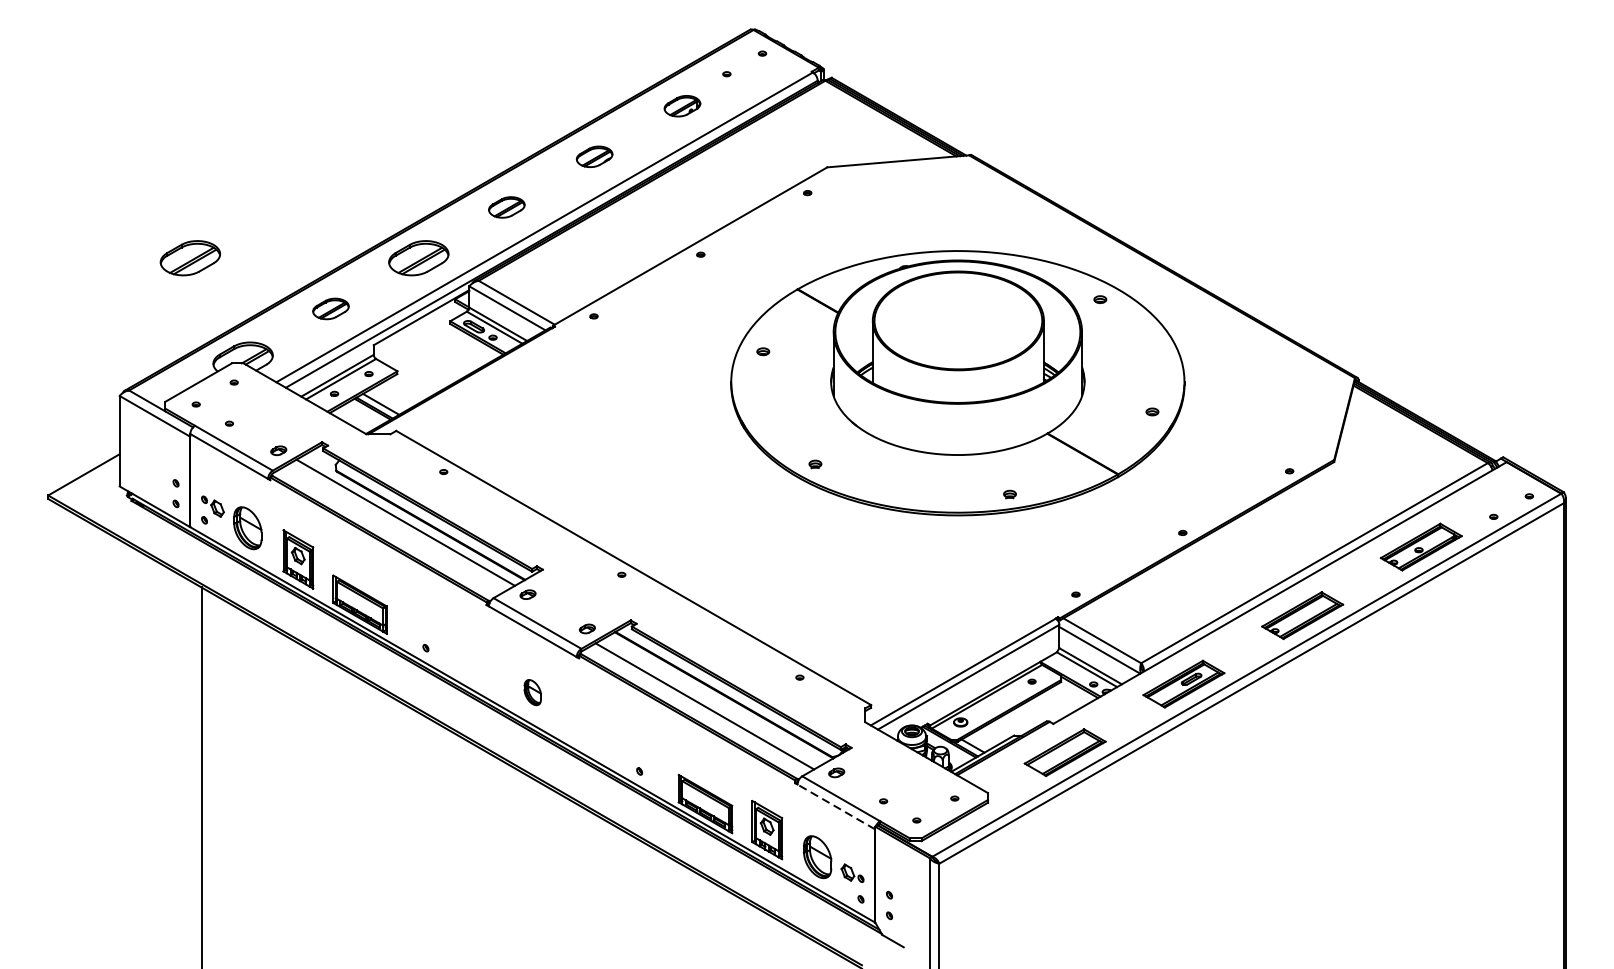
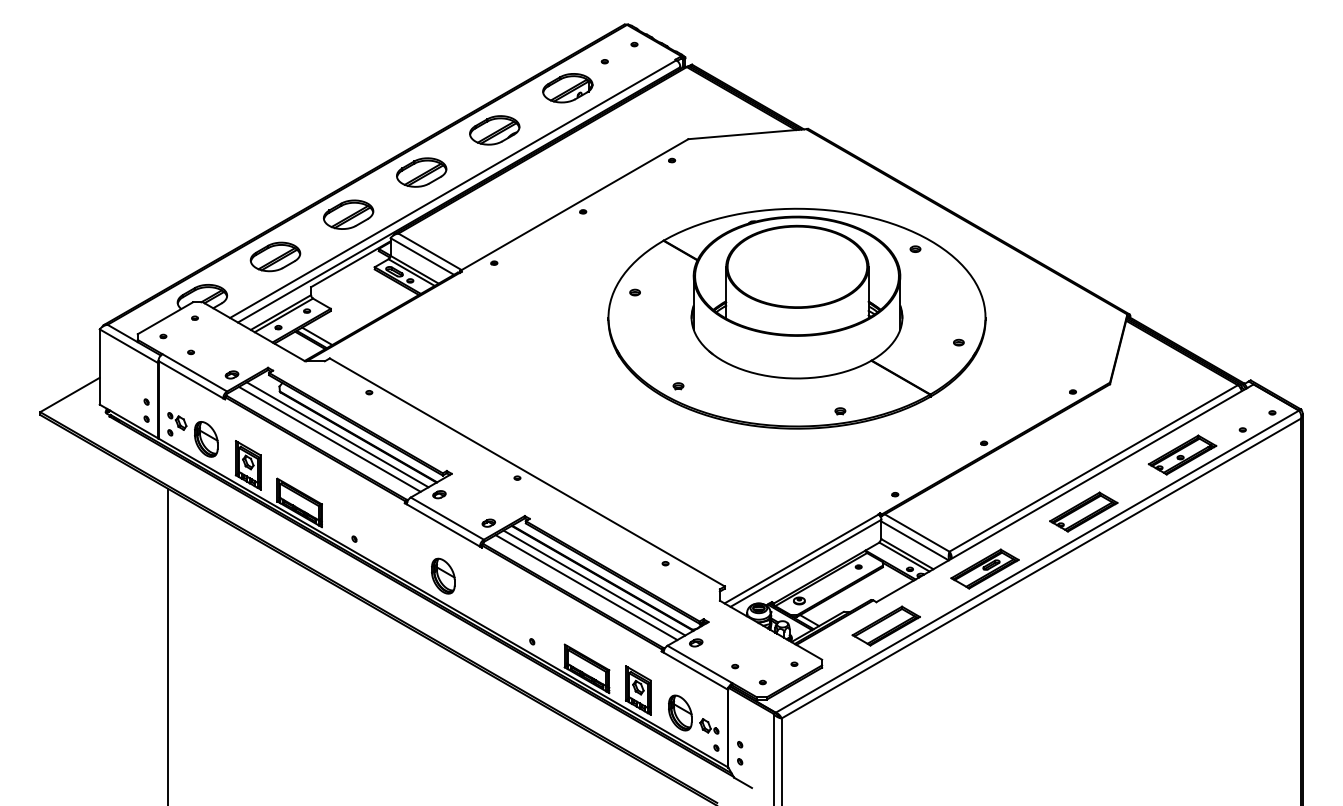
part: (681, 106) -> (567, 88), size x1.67
part: (594, 156) -> (494, 130), size x1.67
part: (506, 207) -> (421, 172), size x1.67
part: (190, 257) -> (158, 214), removed
part: (330, 308) -> (275, 256), size x1.67
line: (395, 527) -> (329, 438), added
part: (532, 691) -> (443, 575), size x1.67
line: (714, 700) -> (594, 582), added
line: (835, 807) -> (695, 671), dashed -> solid

